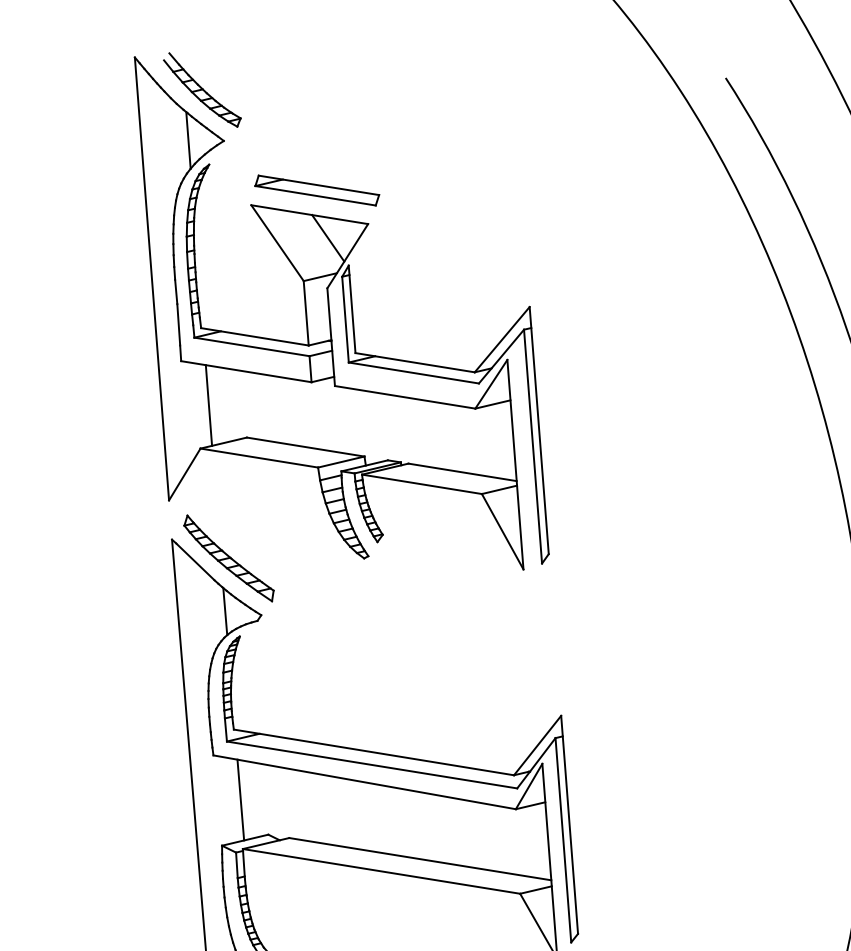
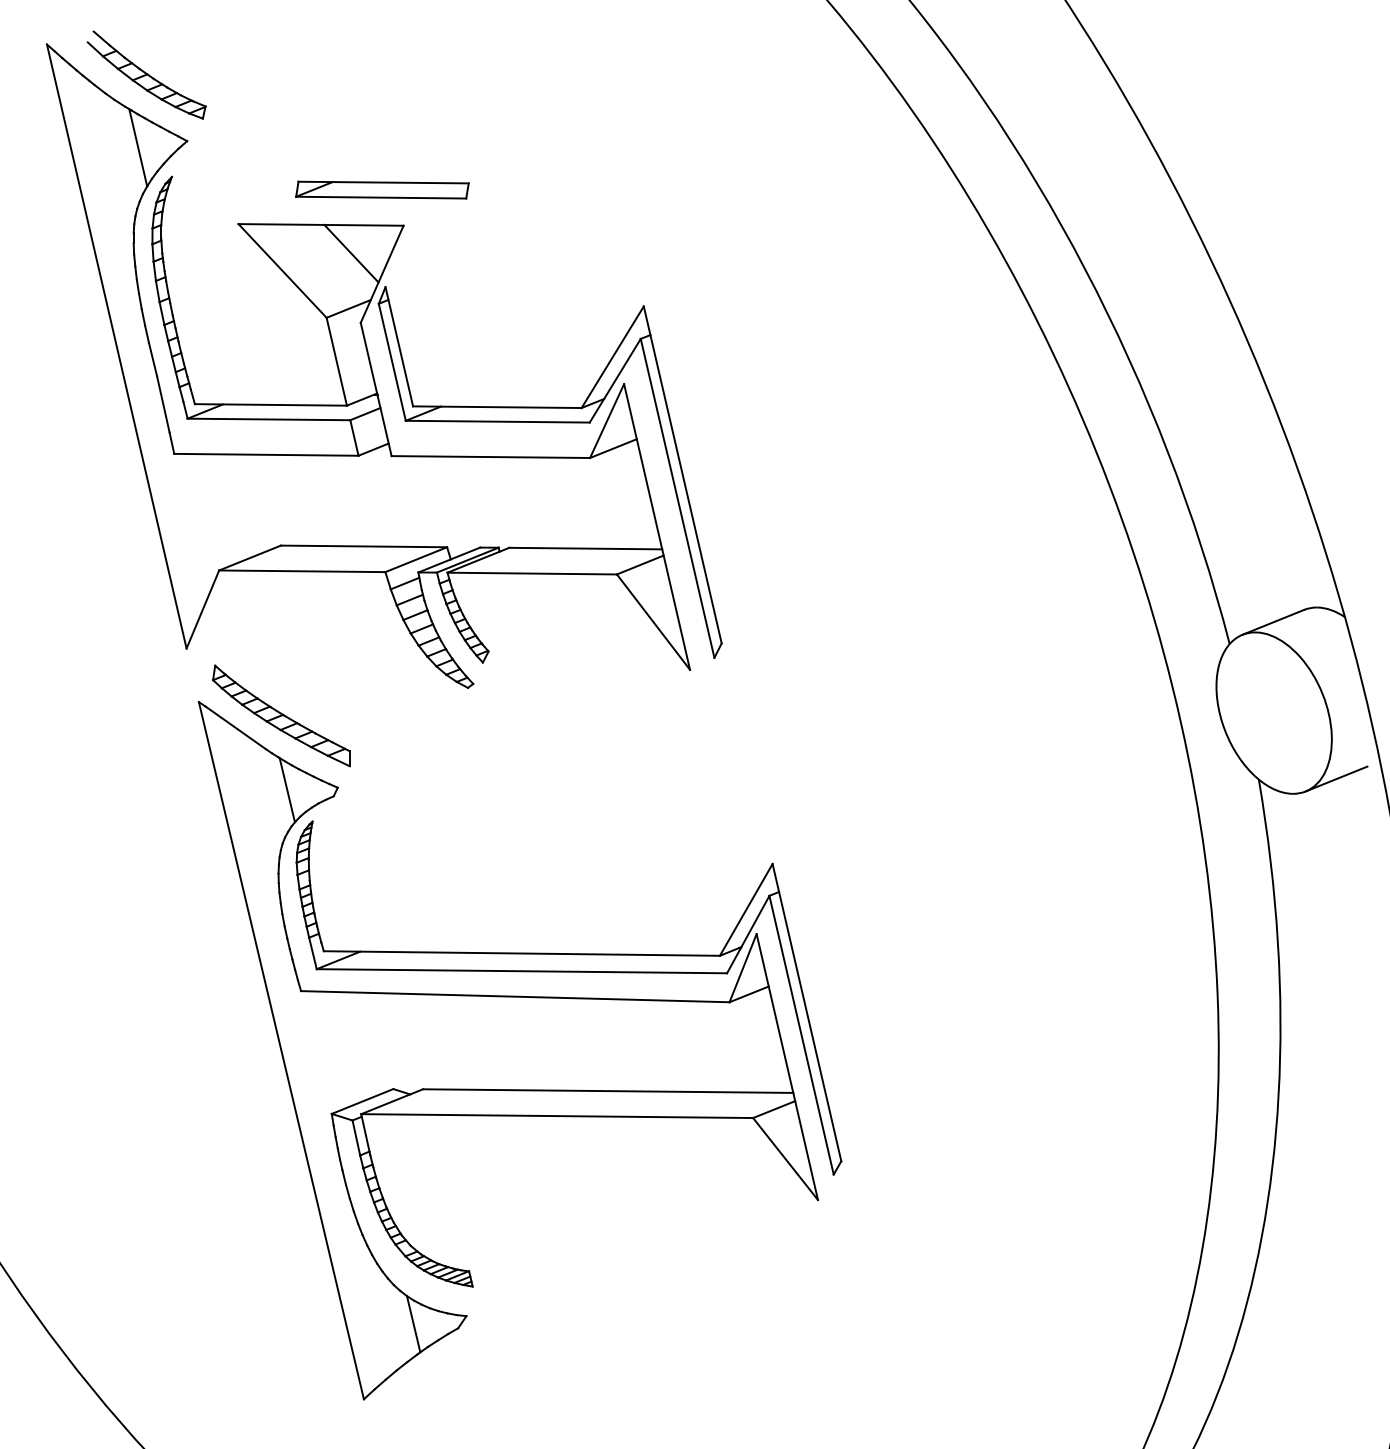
part: (317, 190) -> (382, 189), moved
line: (208, 405) -> (221, 509), removed
line: (241, 799) -> (348, 1046), removed

